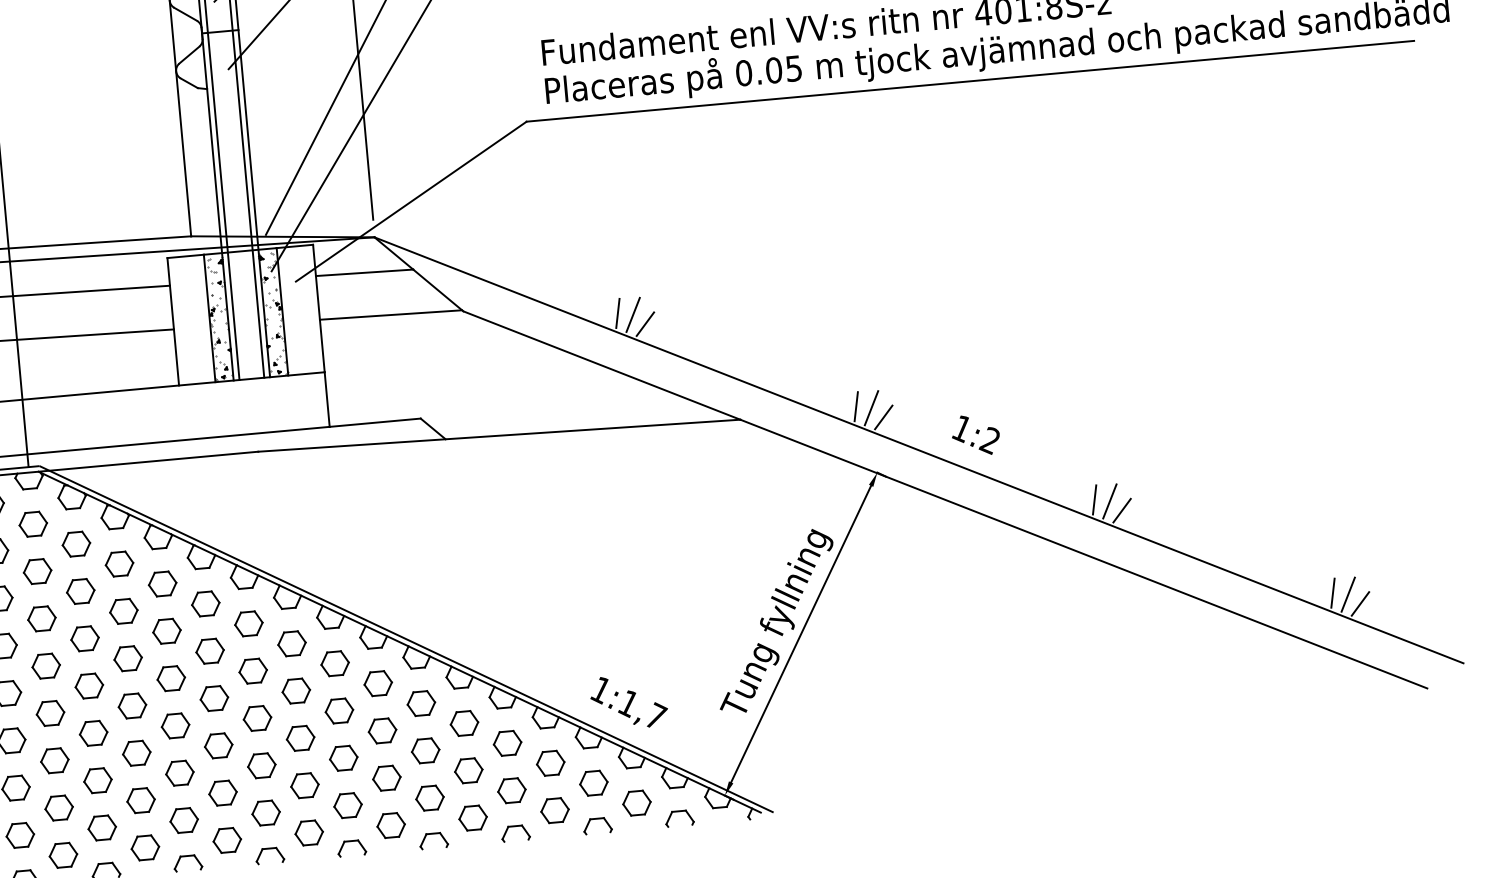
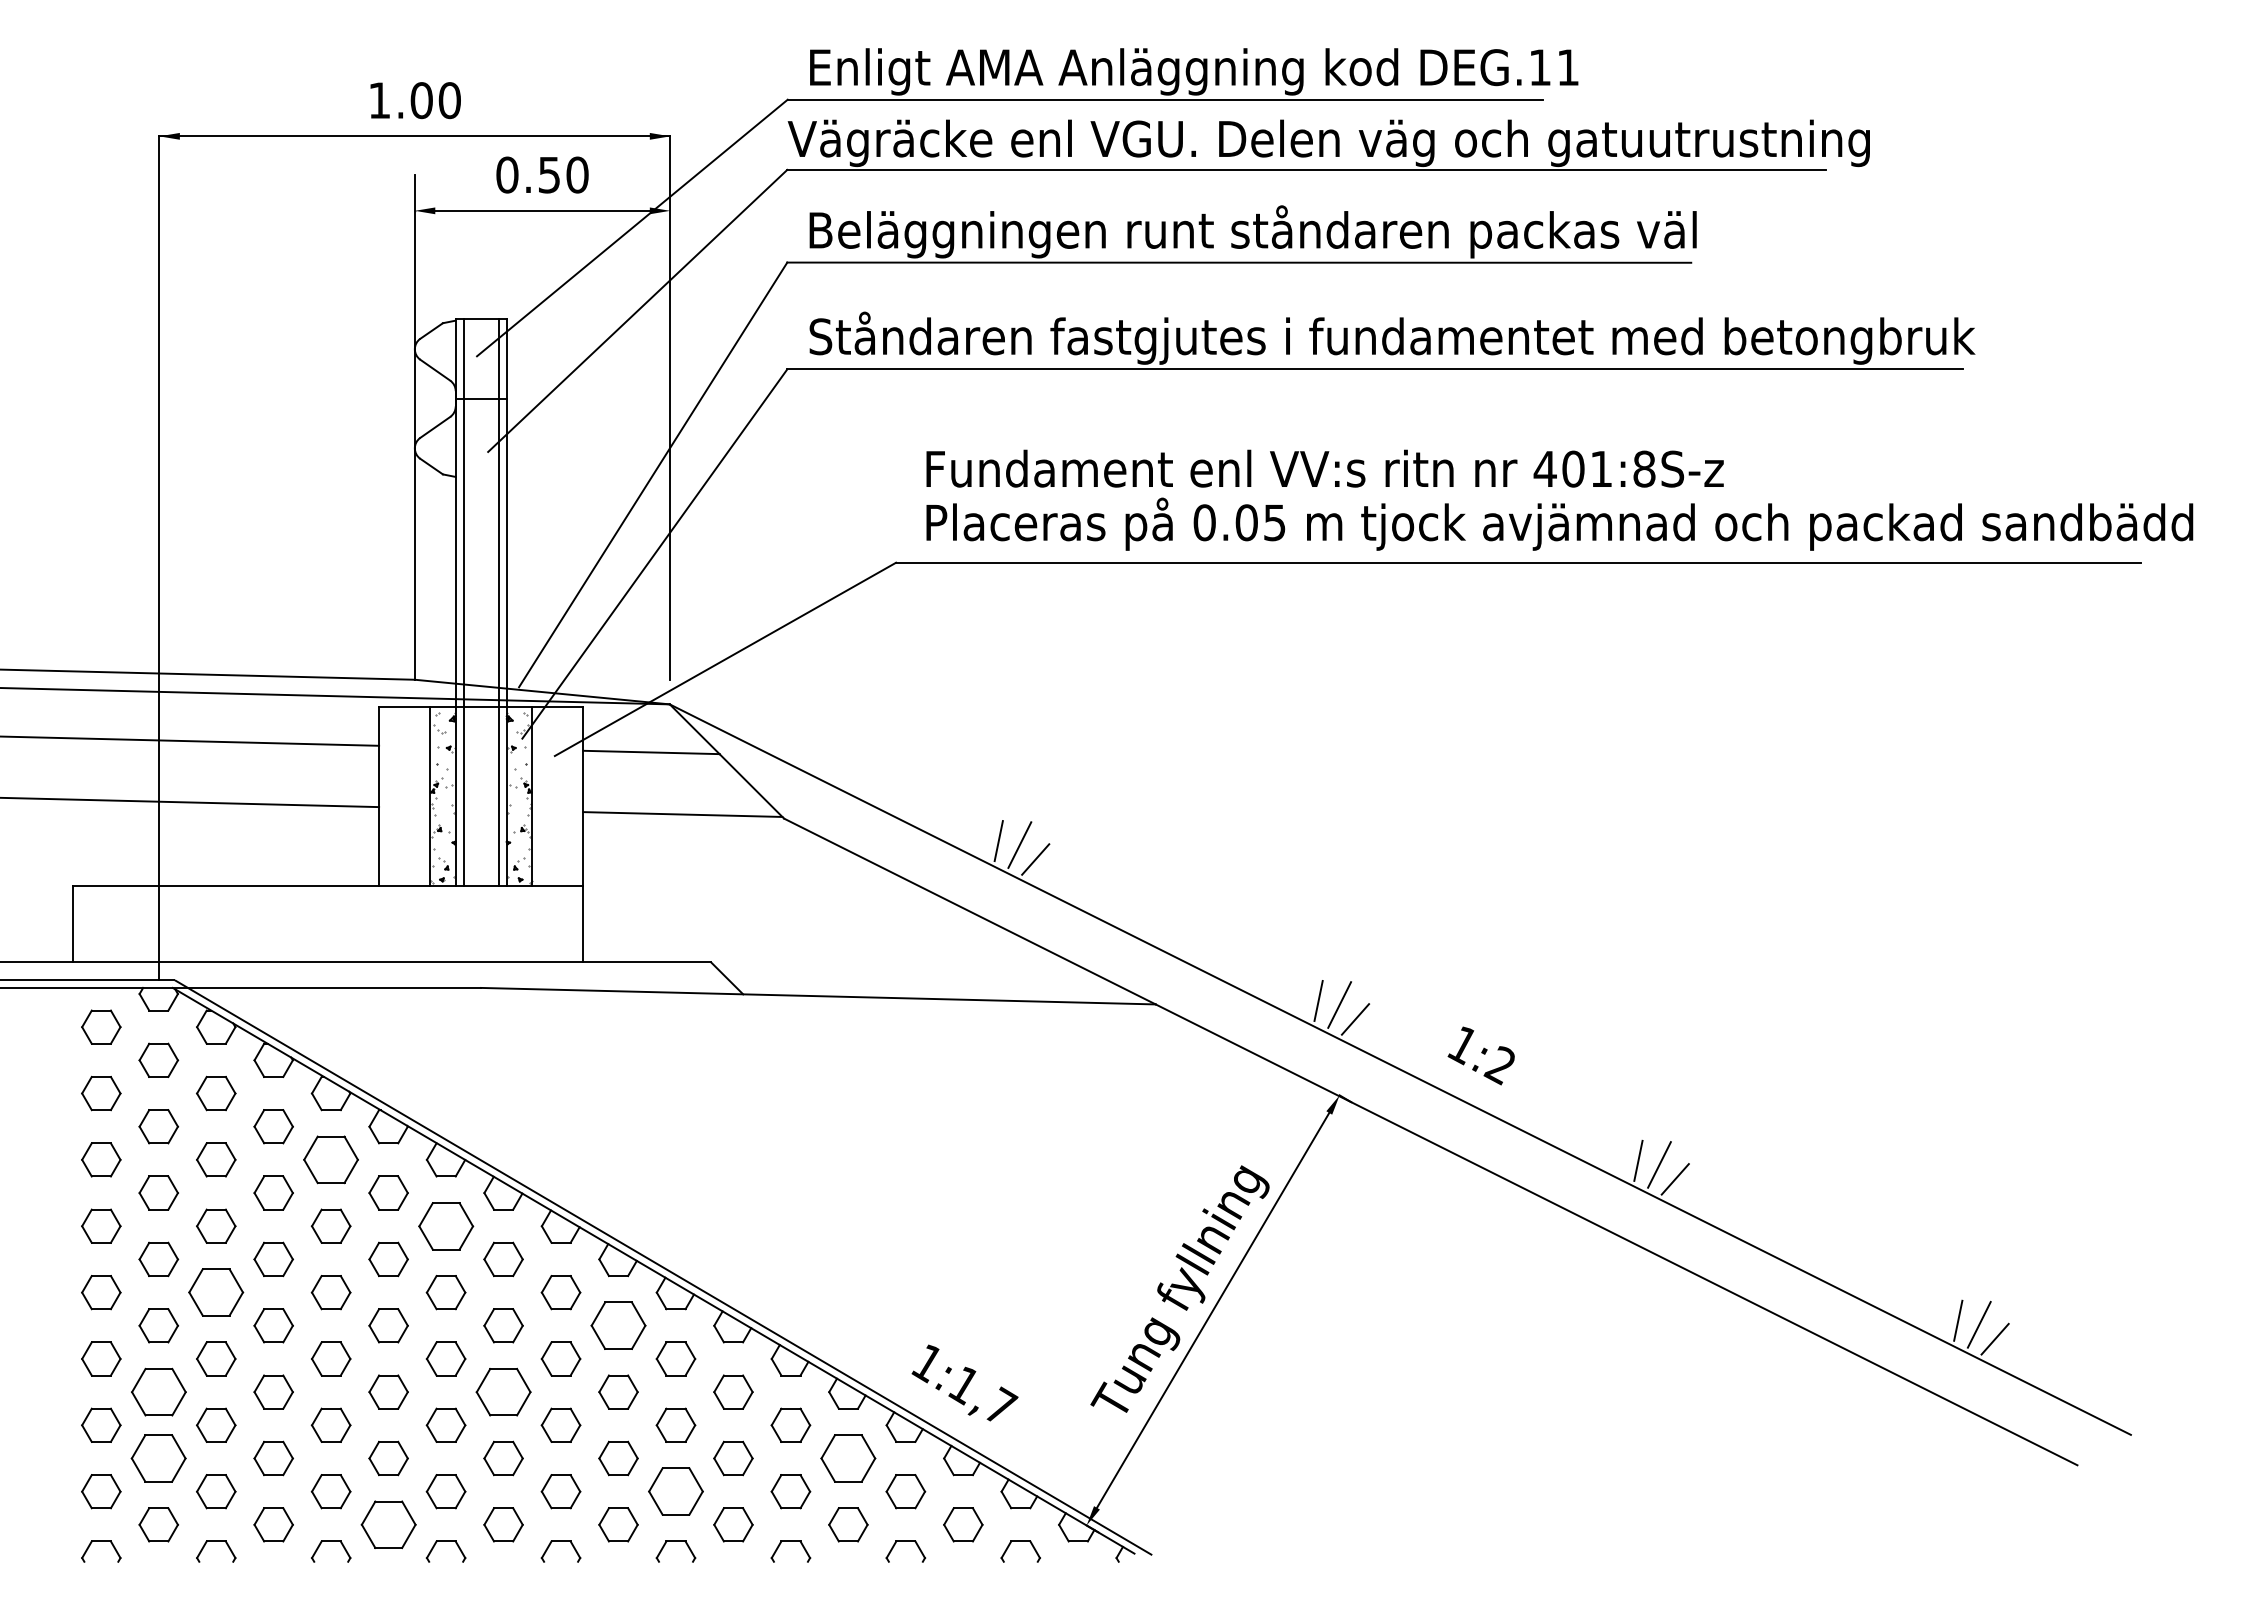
part: (162, 583) -> (331, 1159), size x1.4
part: (248, 623) -> (445, 1225), size x1.4
part: (378, 683) -> (618, 1325), size x1.4
part: (89, 686) -> (216, 1292), size x1.4
part: (300, 737) -> (503, 1391), size x1.4
part: (54, 760) -> (158, 1391), size x1.4
part: (550, 763) -> (848, 1458), size x1.4
part: (429, 798) -> (675, 1491), size x1.4
part: (58, 808) -> (158, 1458), size x1.4
part: (227, 840) -> (388, 1524), size x1.4

